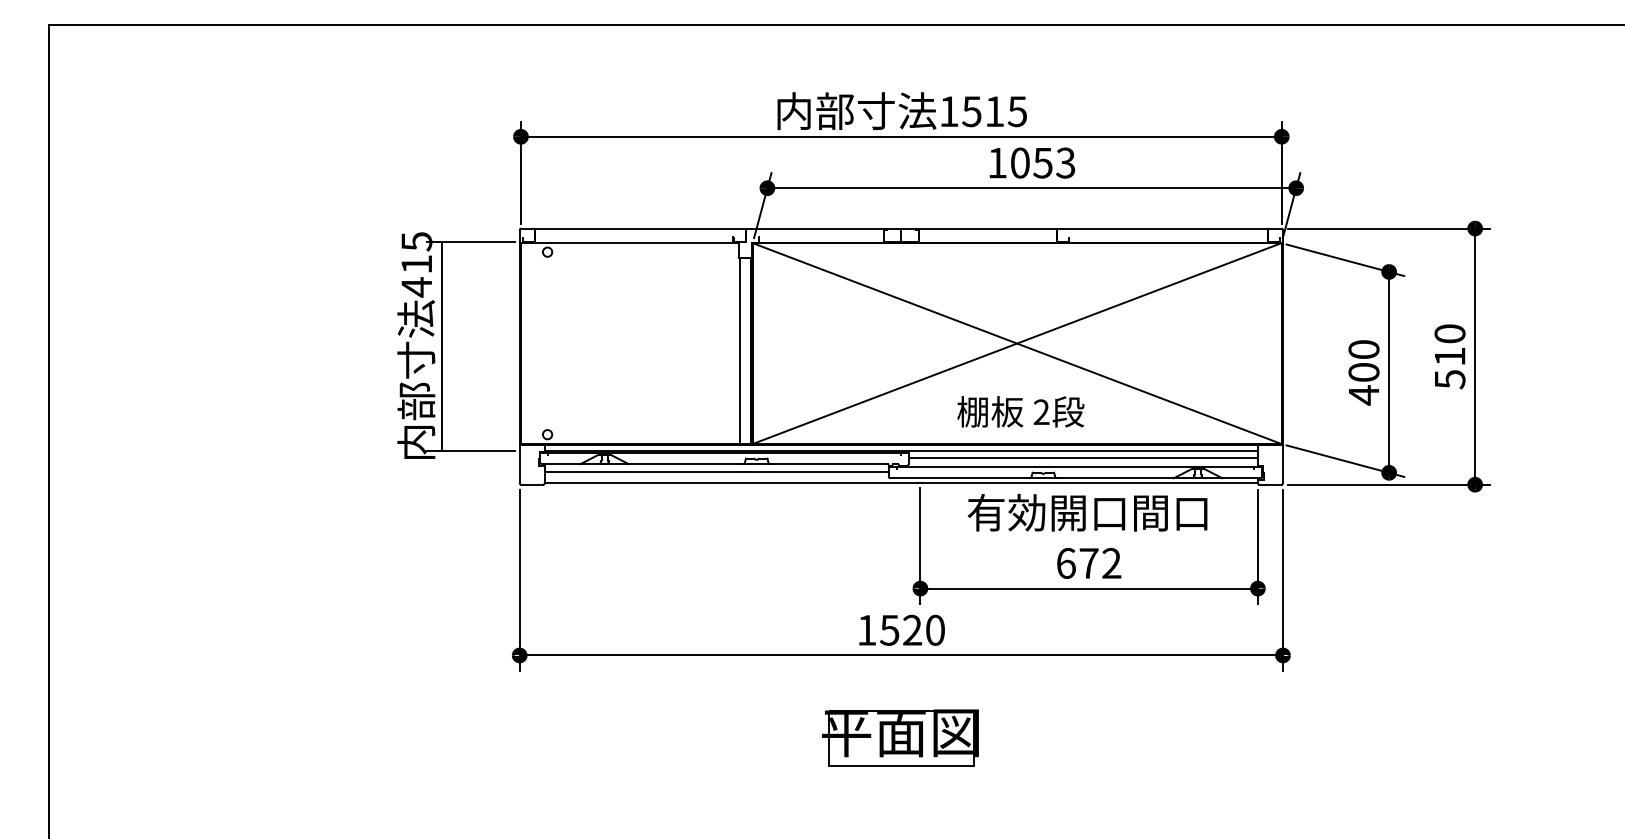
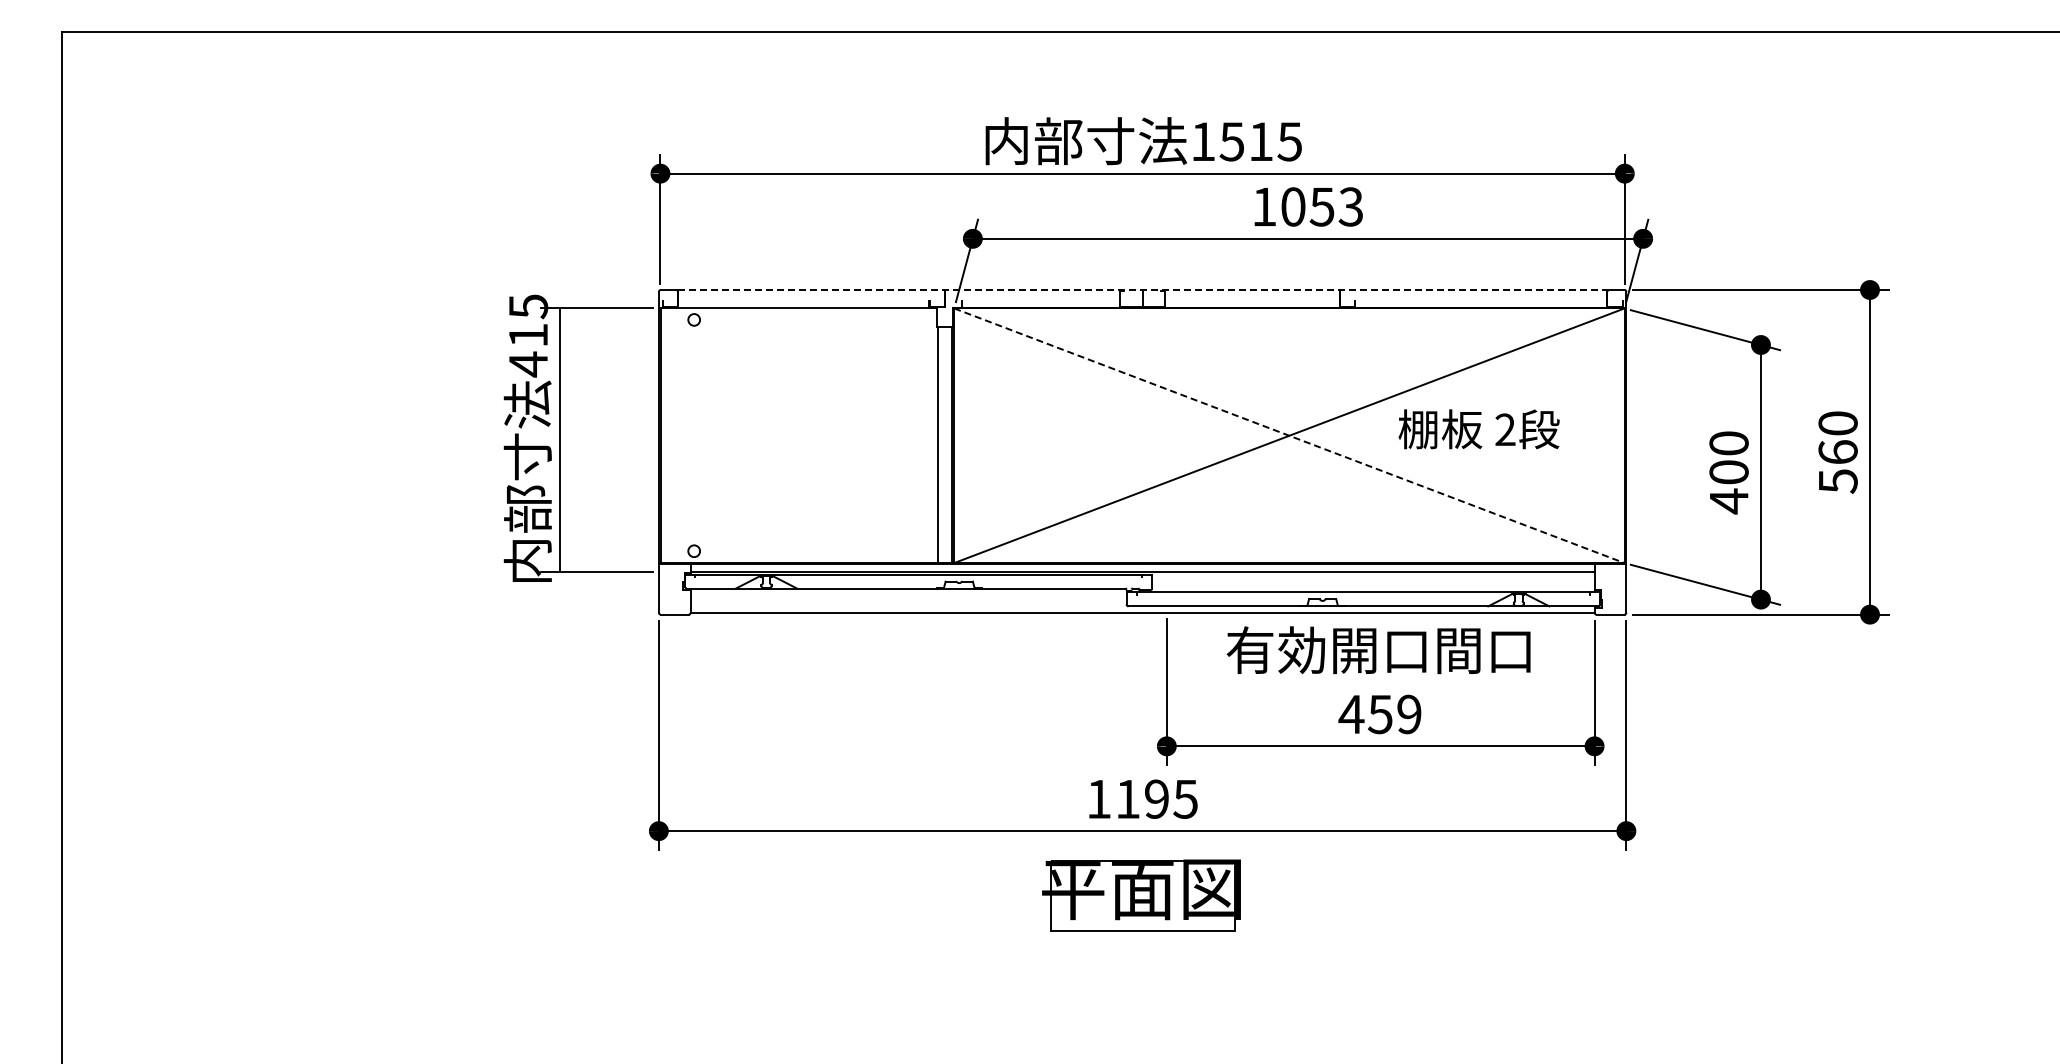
line: (901, 228) -> (1142, 290), solid -> dashed
line: (1017, 343) -> (1289, 435), solid -> dashed
text: (1449, 355) -> (1837, 451), 510 -> 560
text: (1020, 412) -> (1478, 429), moved
line: (1083, 458) -> (1373, 581), removed
line: (716, 472) -> (908, 599), removed
text: (1088, 563) -> (1379, 714), 672 -> 459
text: (912, 629) -> (1156, 798), 1520 -> 1195
part: (900, 737) -> (1141, 895), moved

